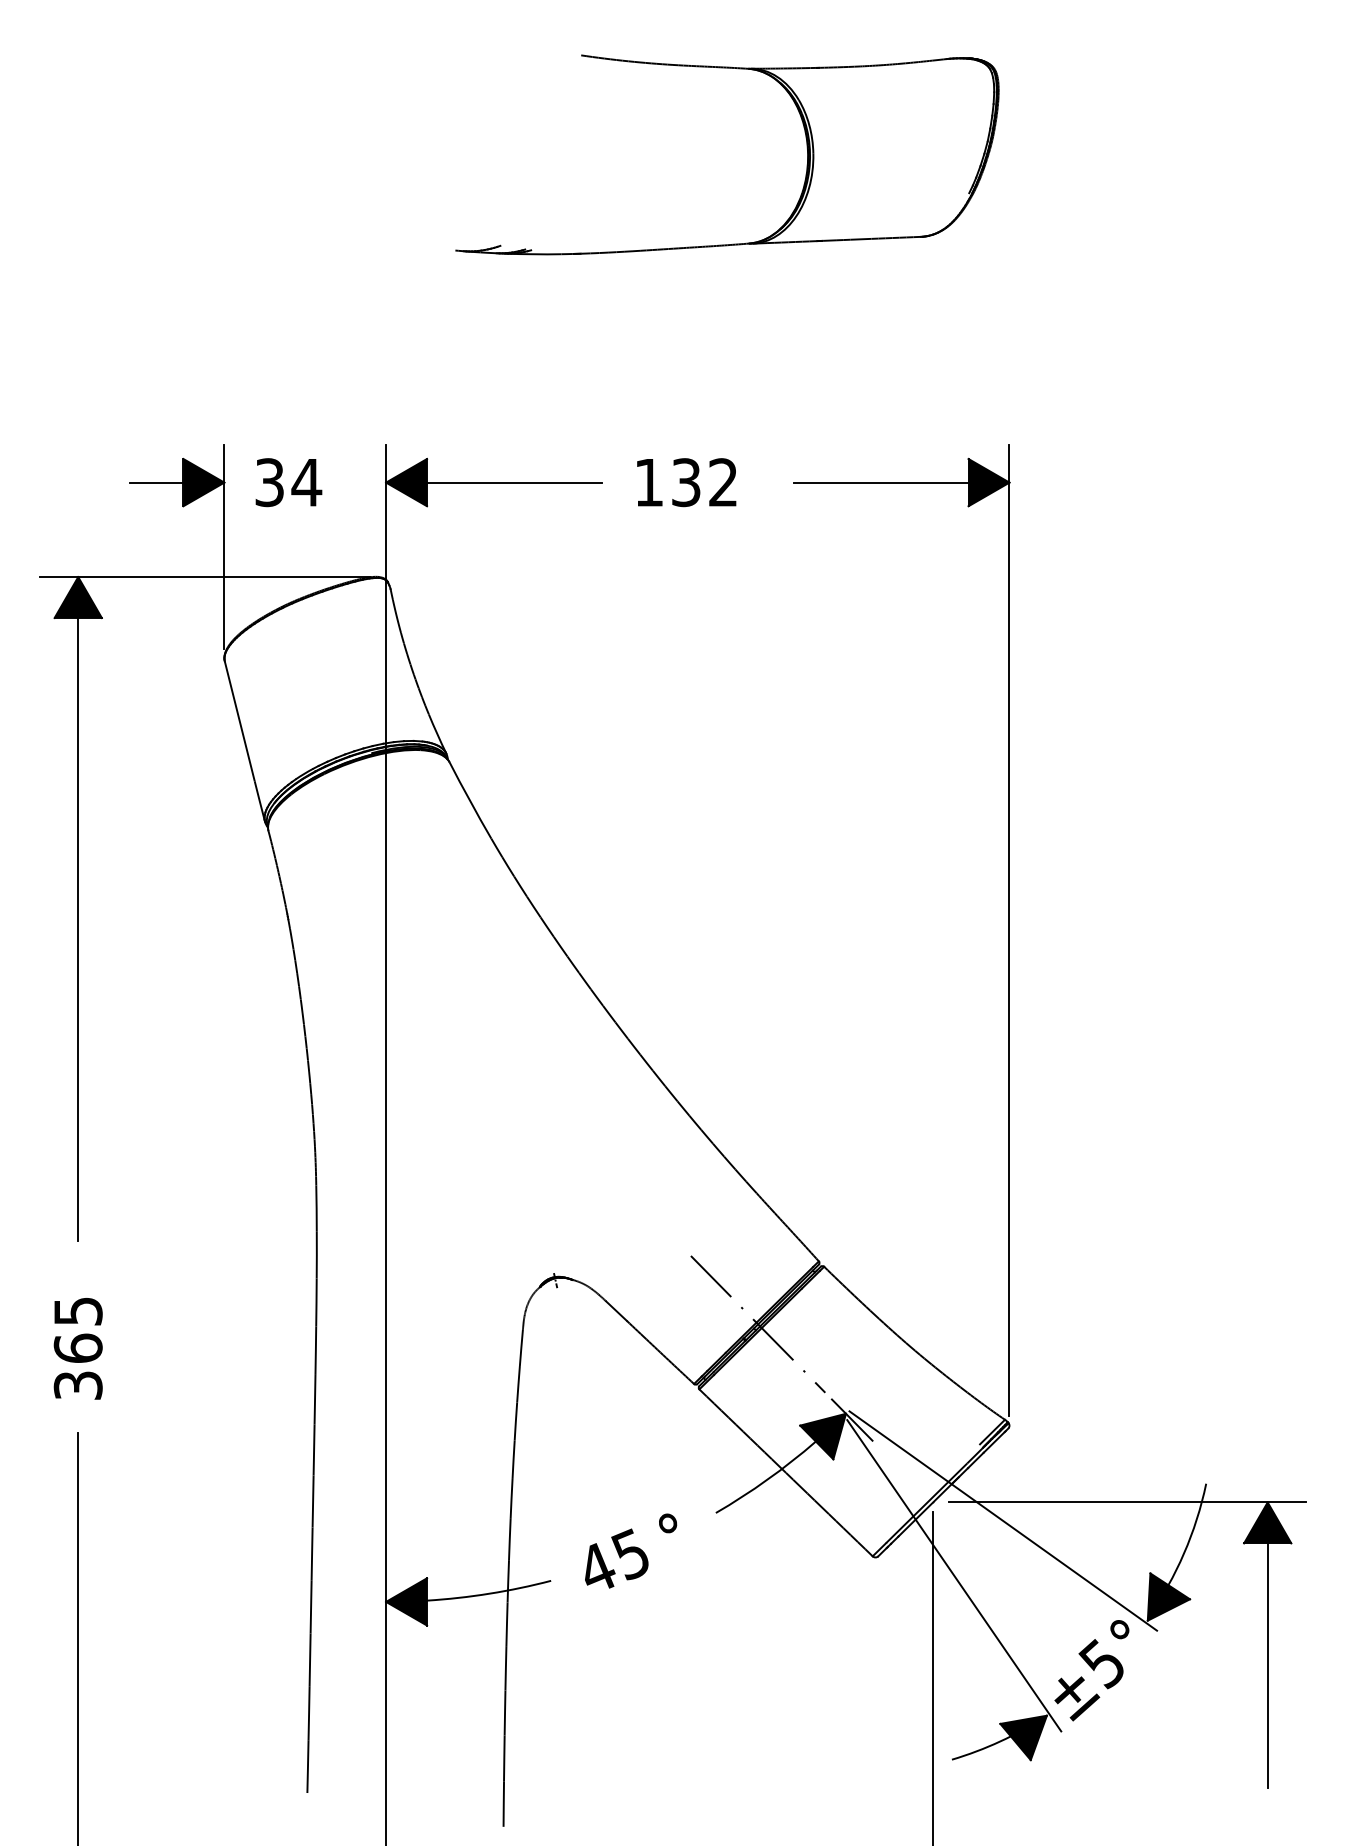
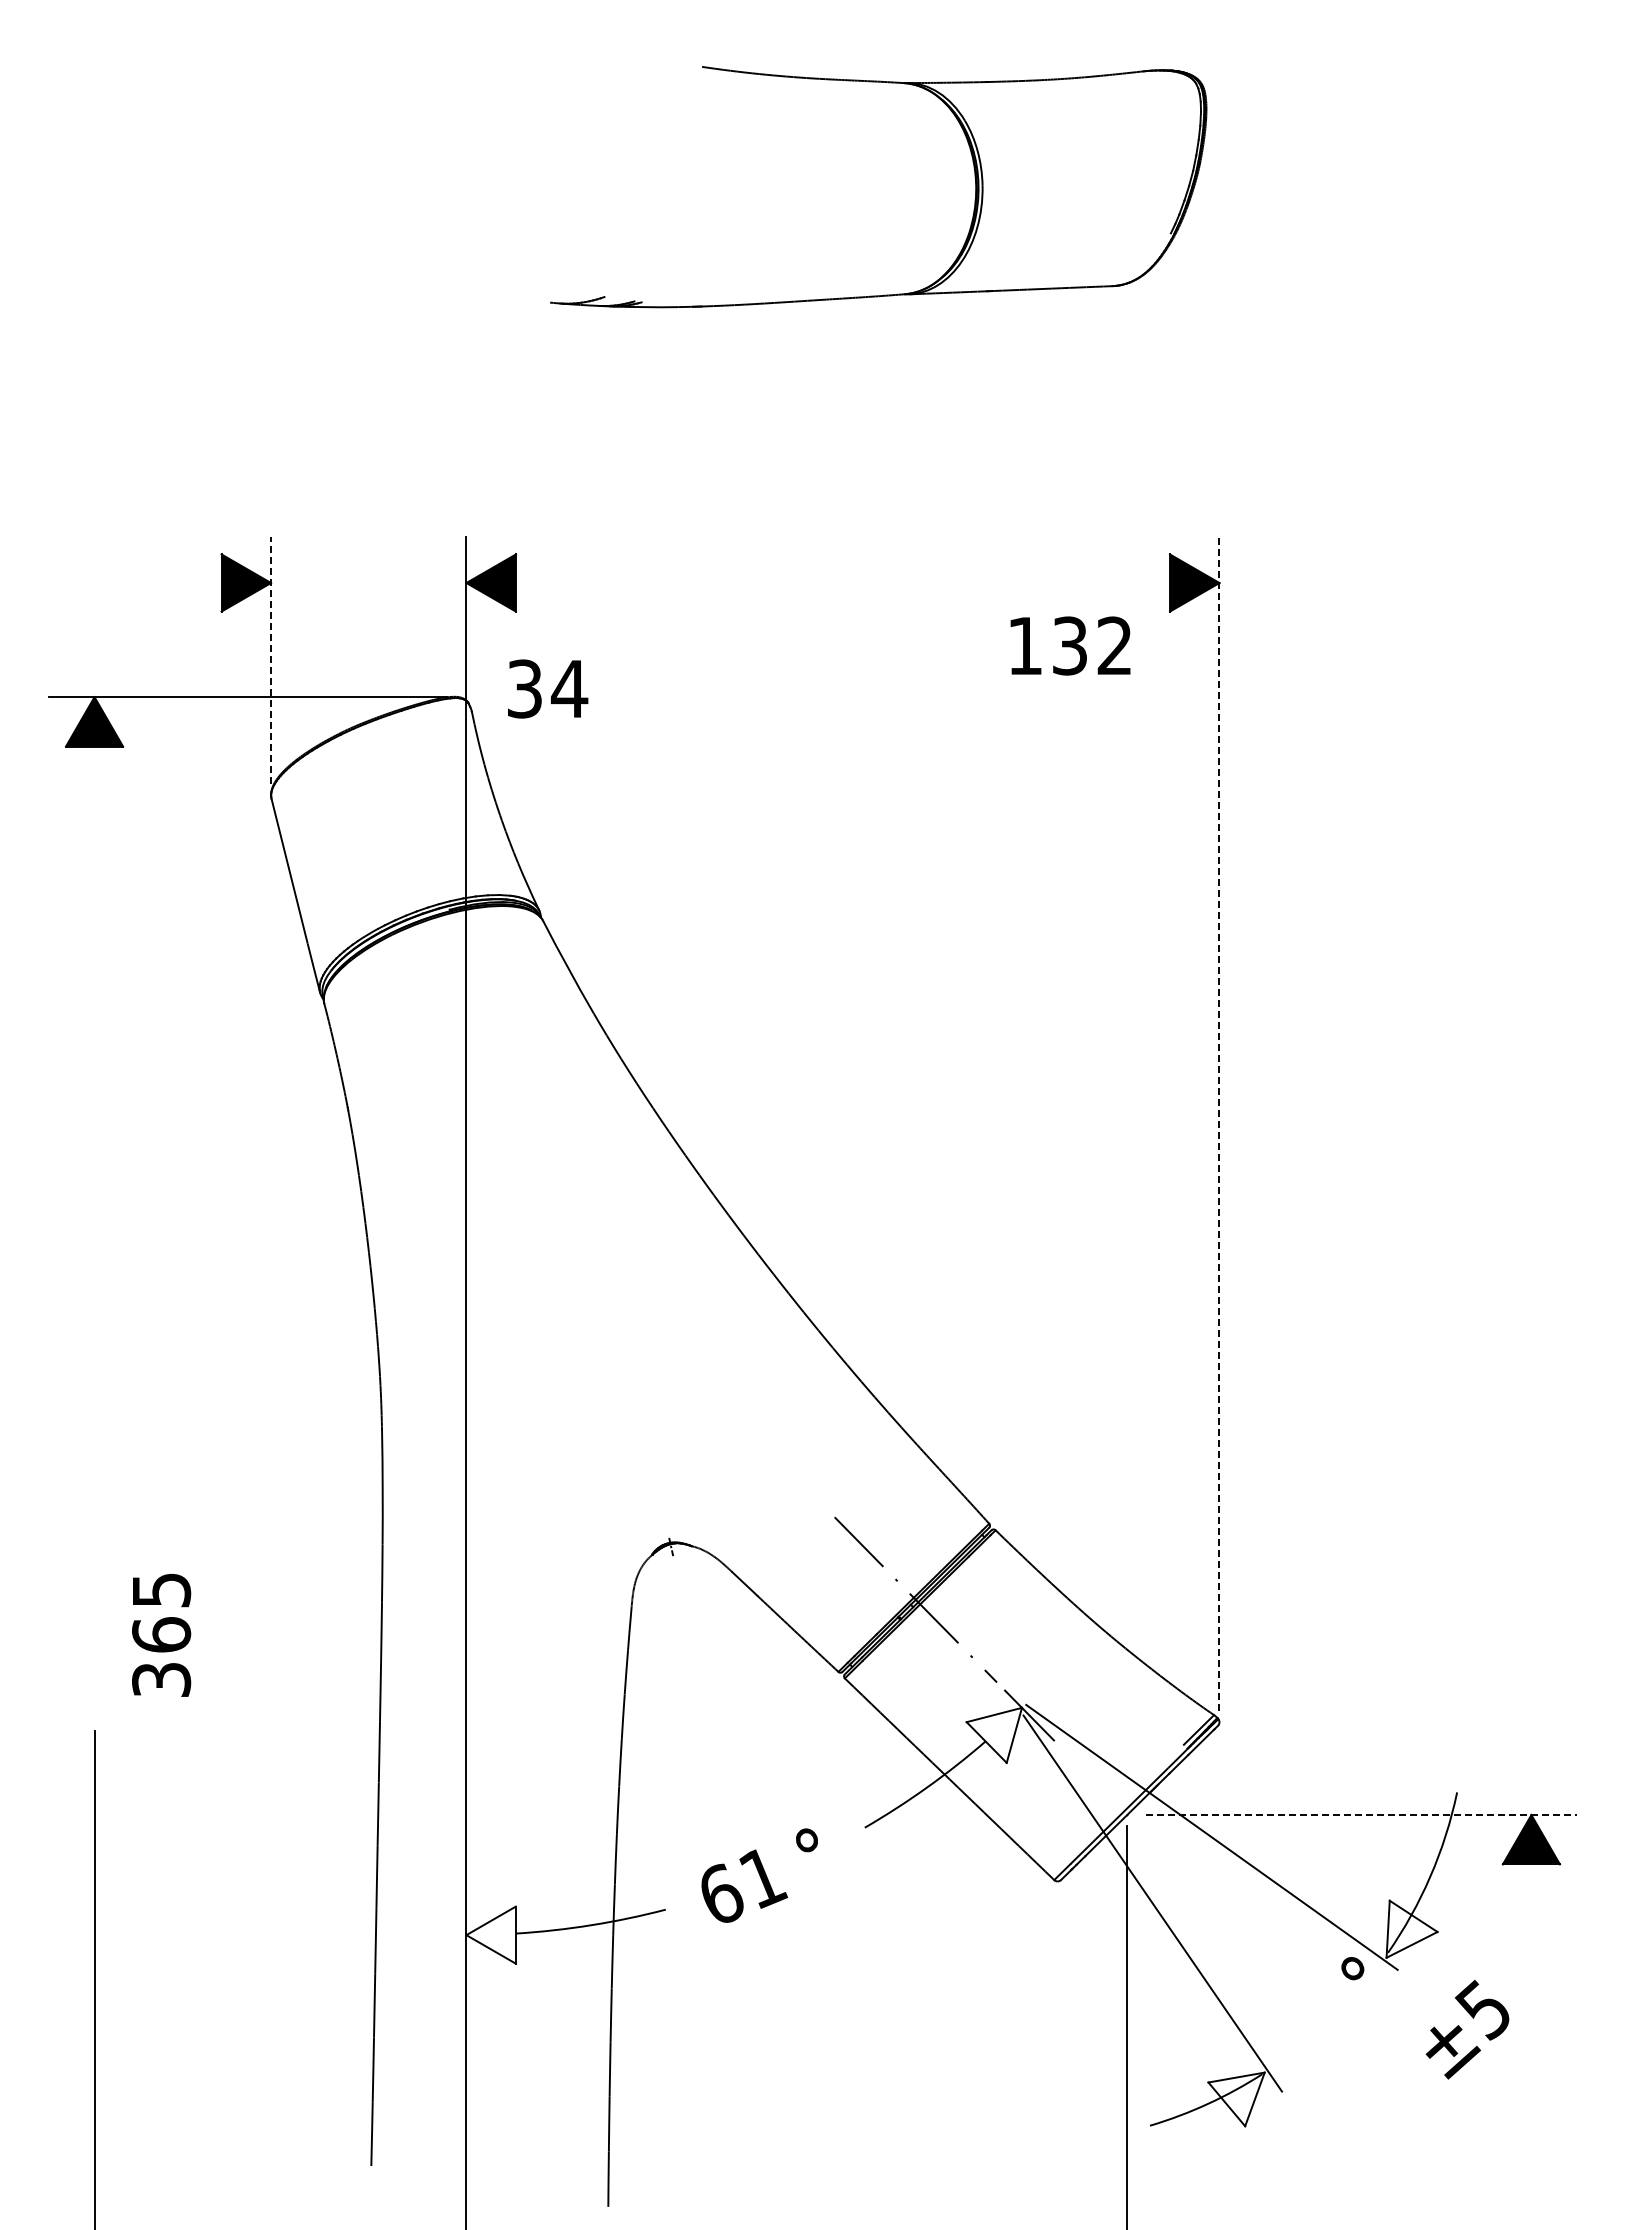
text: (289, 482) -> (548, 688), moved
text: (686, 482) -> (1070, 645), moved
line: (156, 483) -> (188, 583), removed
line: (514, 483) -> (621, 583), removed
line: (881, 483) -> (1064, 583), removed
line: (224, 545) -> (271, 659), solid -> dashed
line: (78, 929) -> (94, 1122), removed
line: (1009, 930) -> (1219, 1124), solid -> dashed
text: (78, 1348) -> (161, 1635), moved
fill: (822, 1435) -> (993, 1734), removed
line: (1127, 1502) -> (1361, 1814), solid -> dashed
text: (616, 1559) -> (744, 1884), 45 -> 61
fill: (1168, 1596) -> (1411, 1928), removed
fill: (406, 1601) -> (490, 1934), removed
line: (1267, 1665) -> (1531, 2012), removed
text: (1088, 1680) -> (1467, 2029), moved
fill: (1023, 1737) -> (1236, 2099), removed

